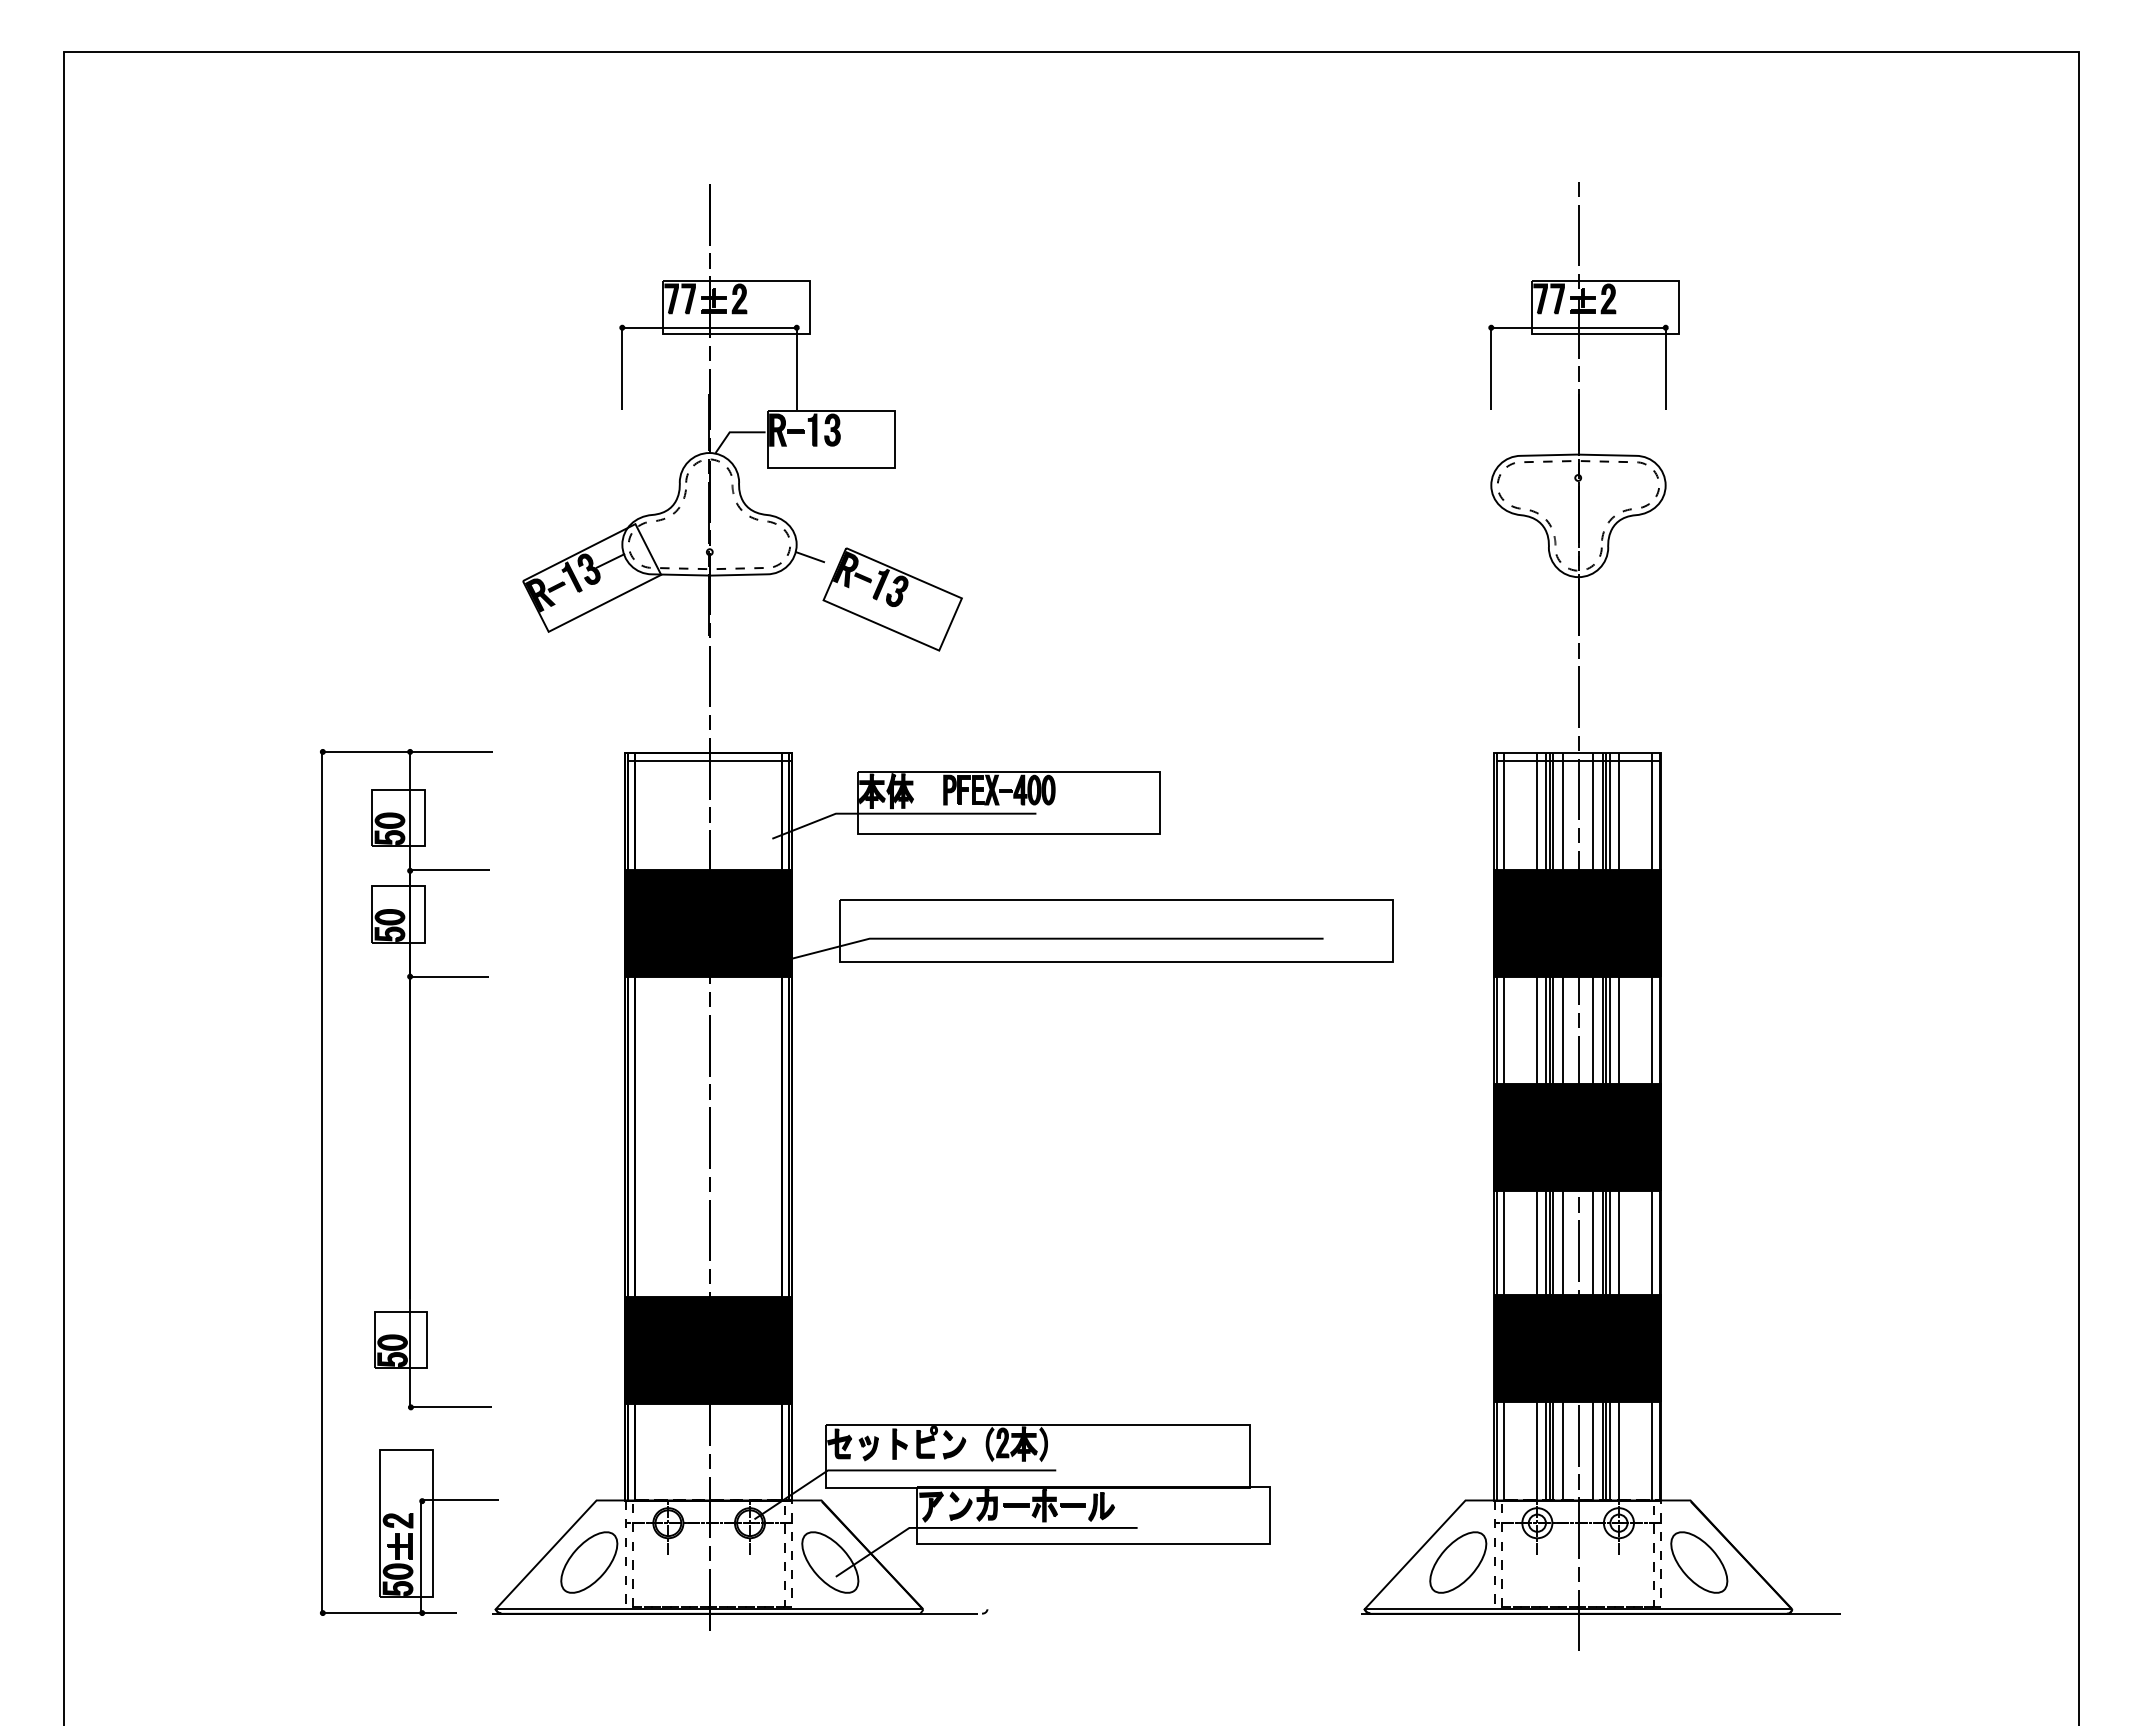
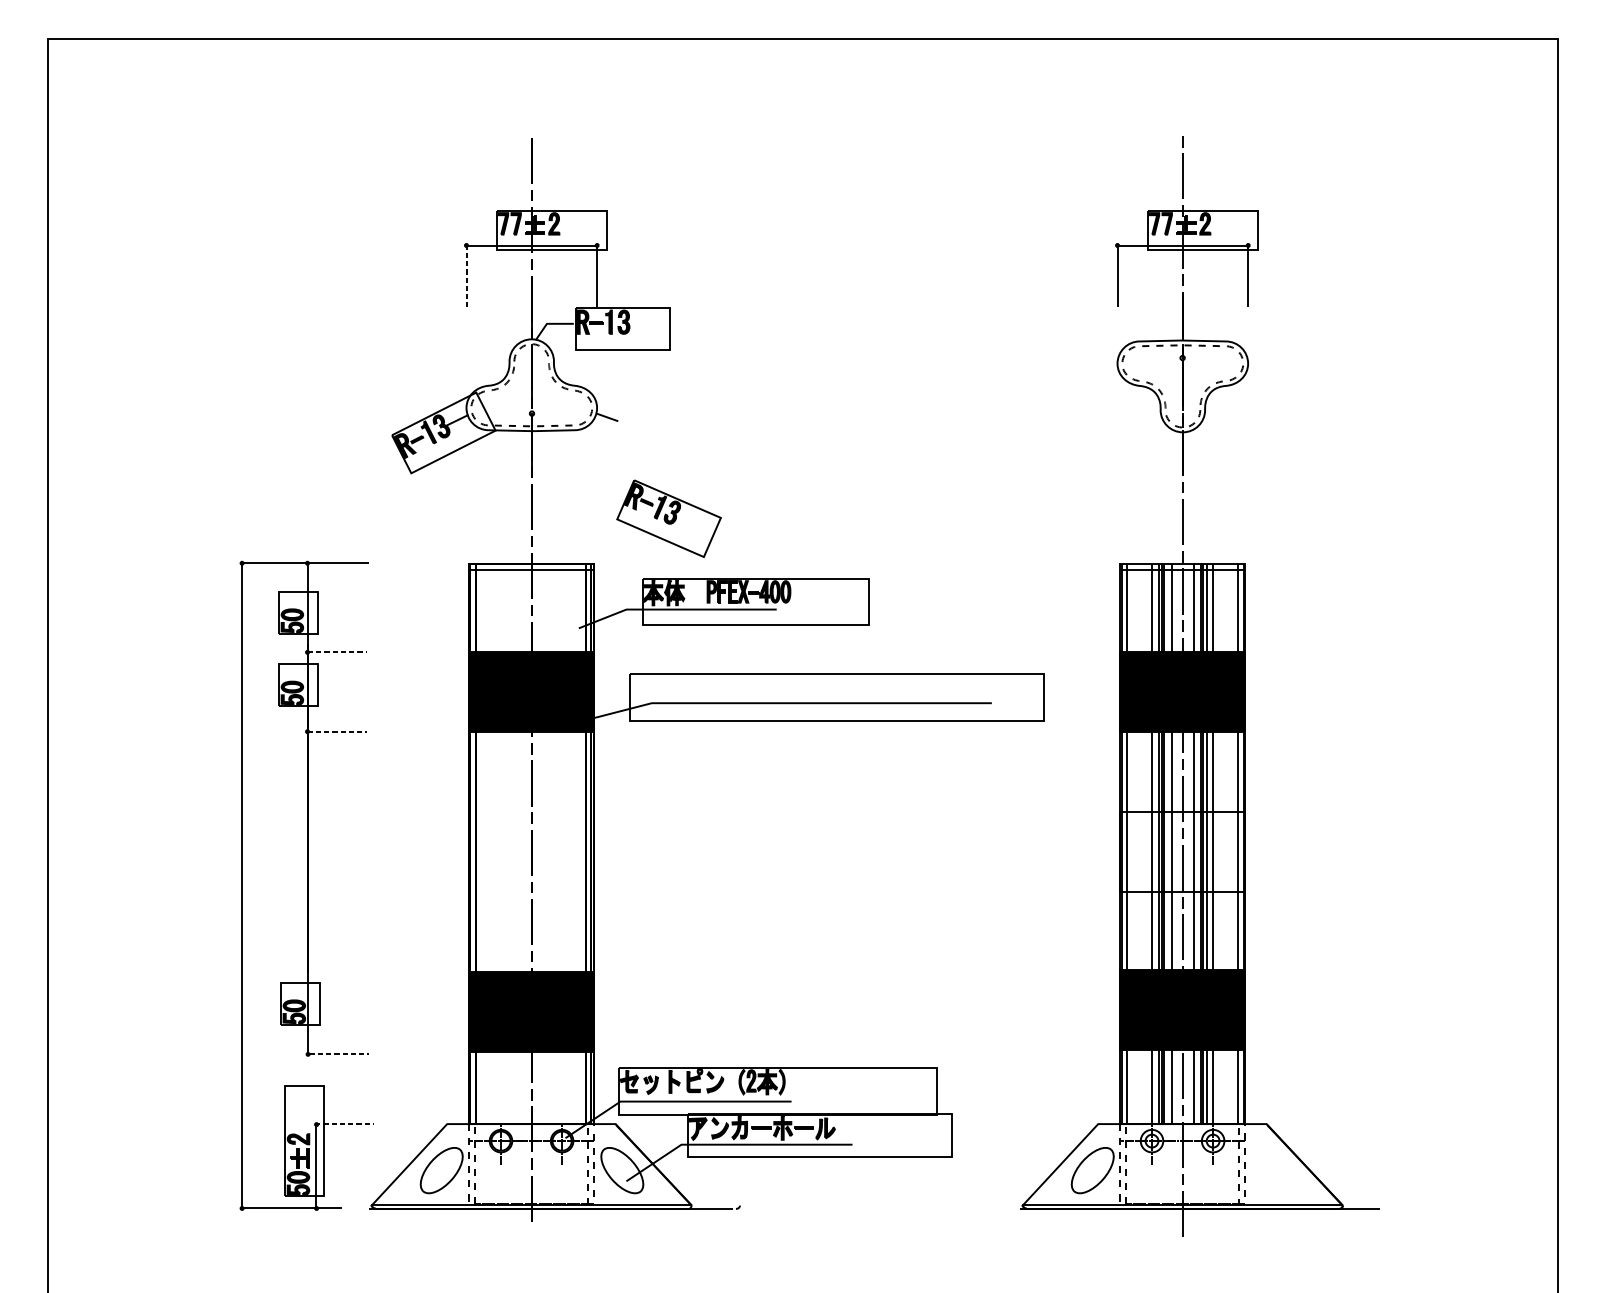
line: (622, 368) -> (466, 276), solid -> dashed
part: (892, 599) -> (668, 518), moved
line: (450, 870) -> (337, 652), solid -> dashed
line: (449, 977) -> (336, 732), solid -> dashed
fill: (1577, 1137) -> (1182, 852), removed
line: (452, 1407) -> (339, 1054), solid -> dashed
line: (460, 1500) -> (345, 1124), solid -> dashed
part: (1699, 1562) -> (1273, 1170), removed

